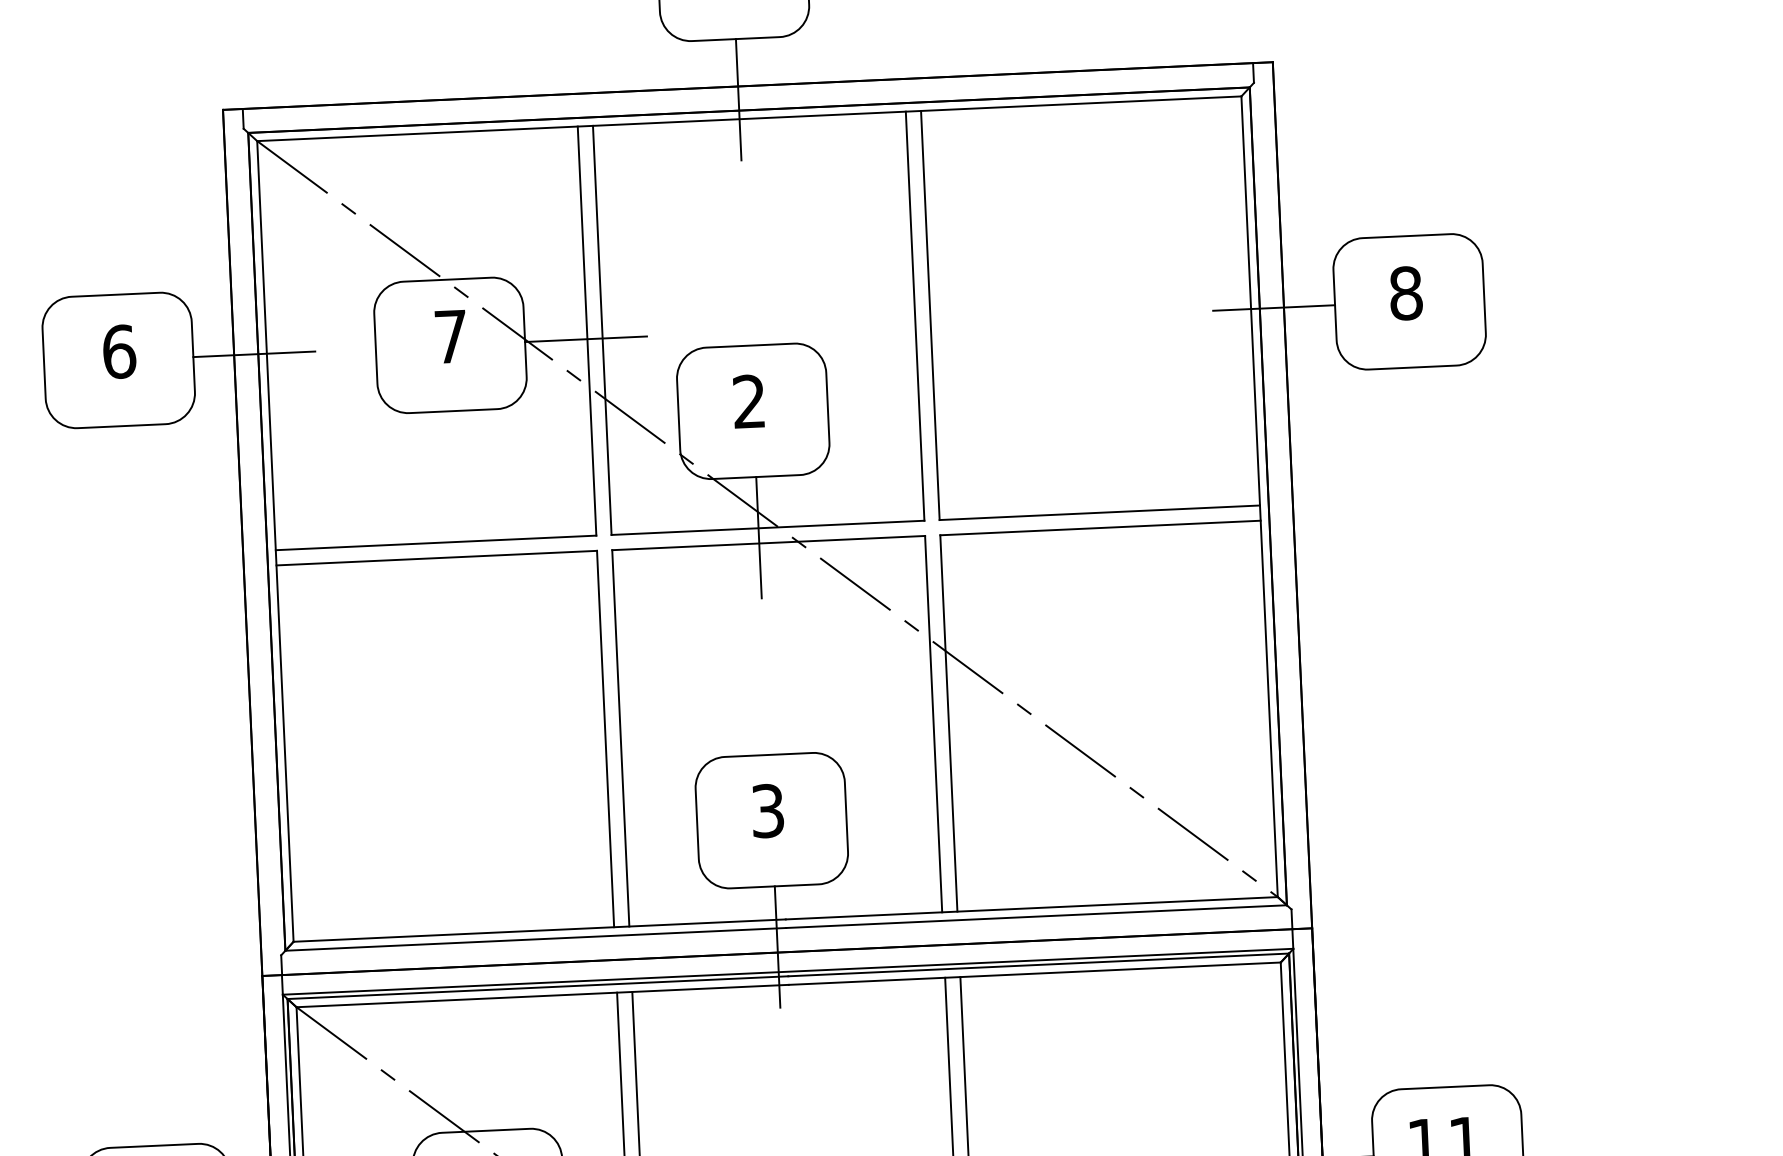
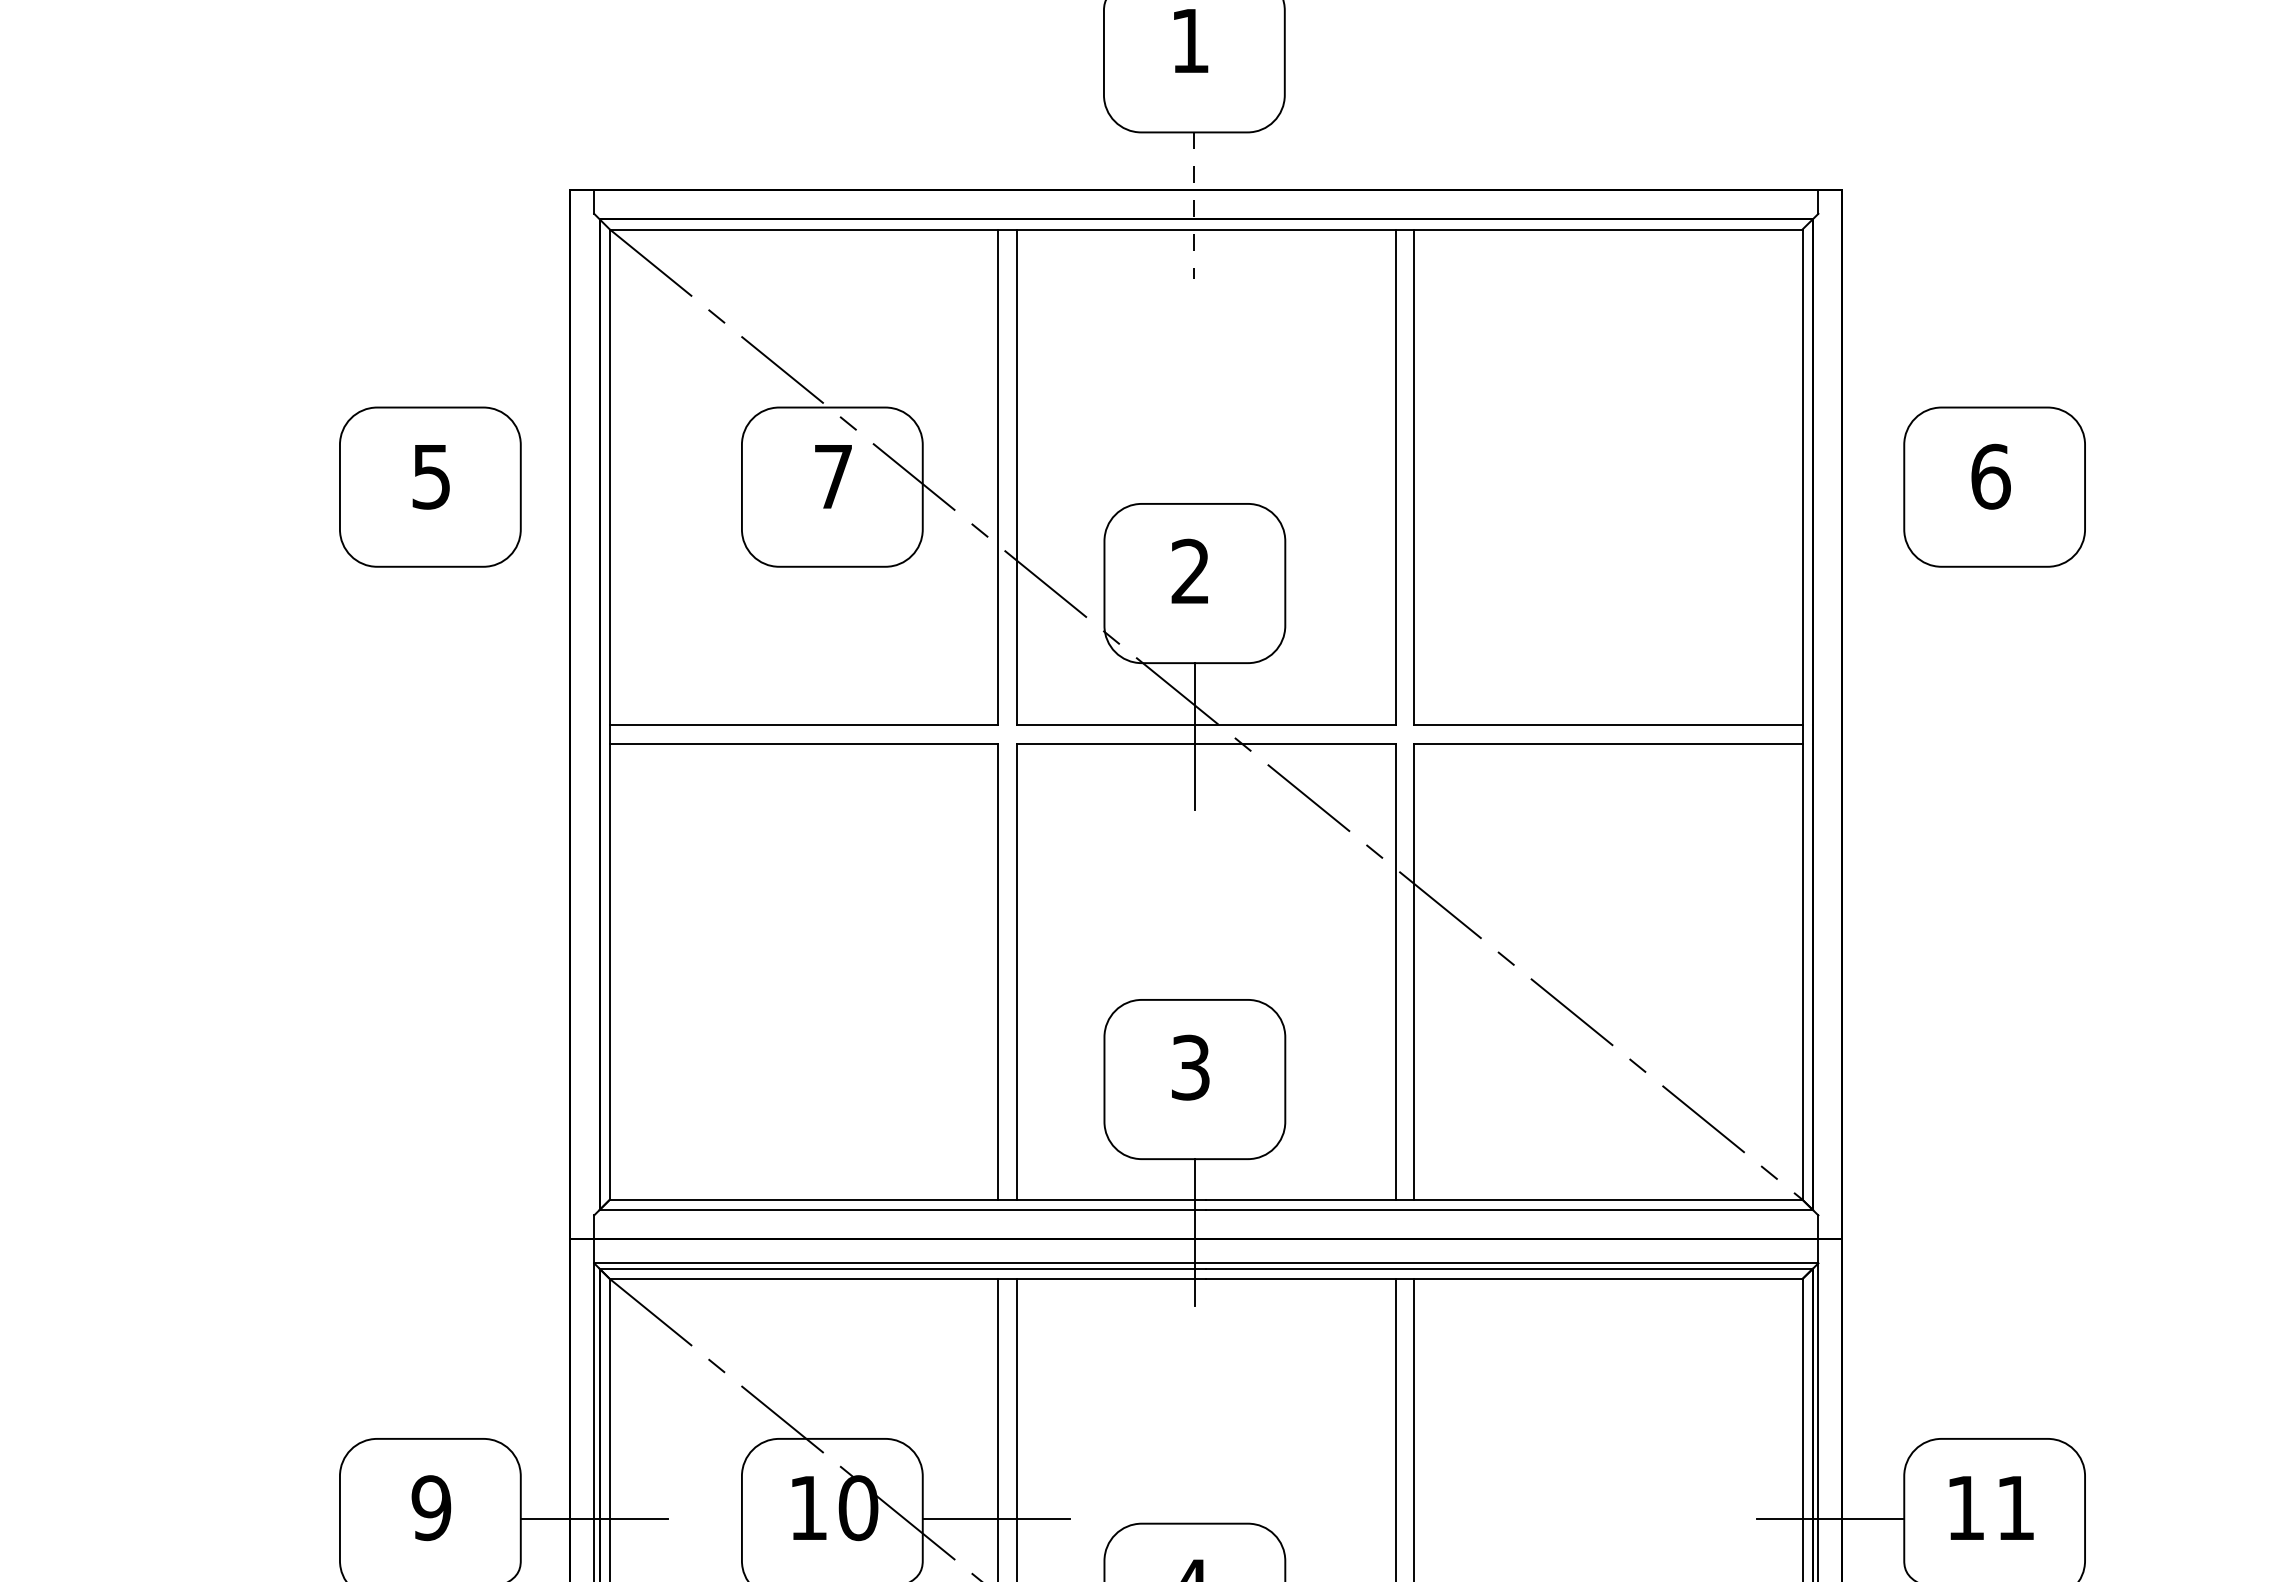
line: (738, 100) -> (1194, 206), solid -> dashed
text: (1405, 293) -> (1990, 476), 8 -> 6
line: (1274, 308) -> (1830, 487), removed
line: (585, 339) -> (996, 487), removed
text: (119, 351) -> (431, 476), 6 -> 5
line: (254, 354) -> (594, 487), removed

